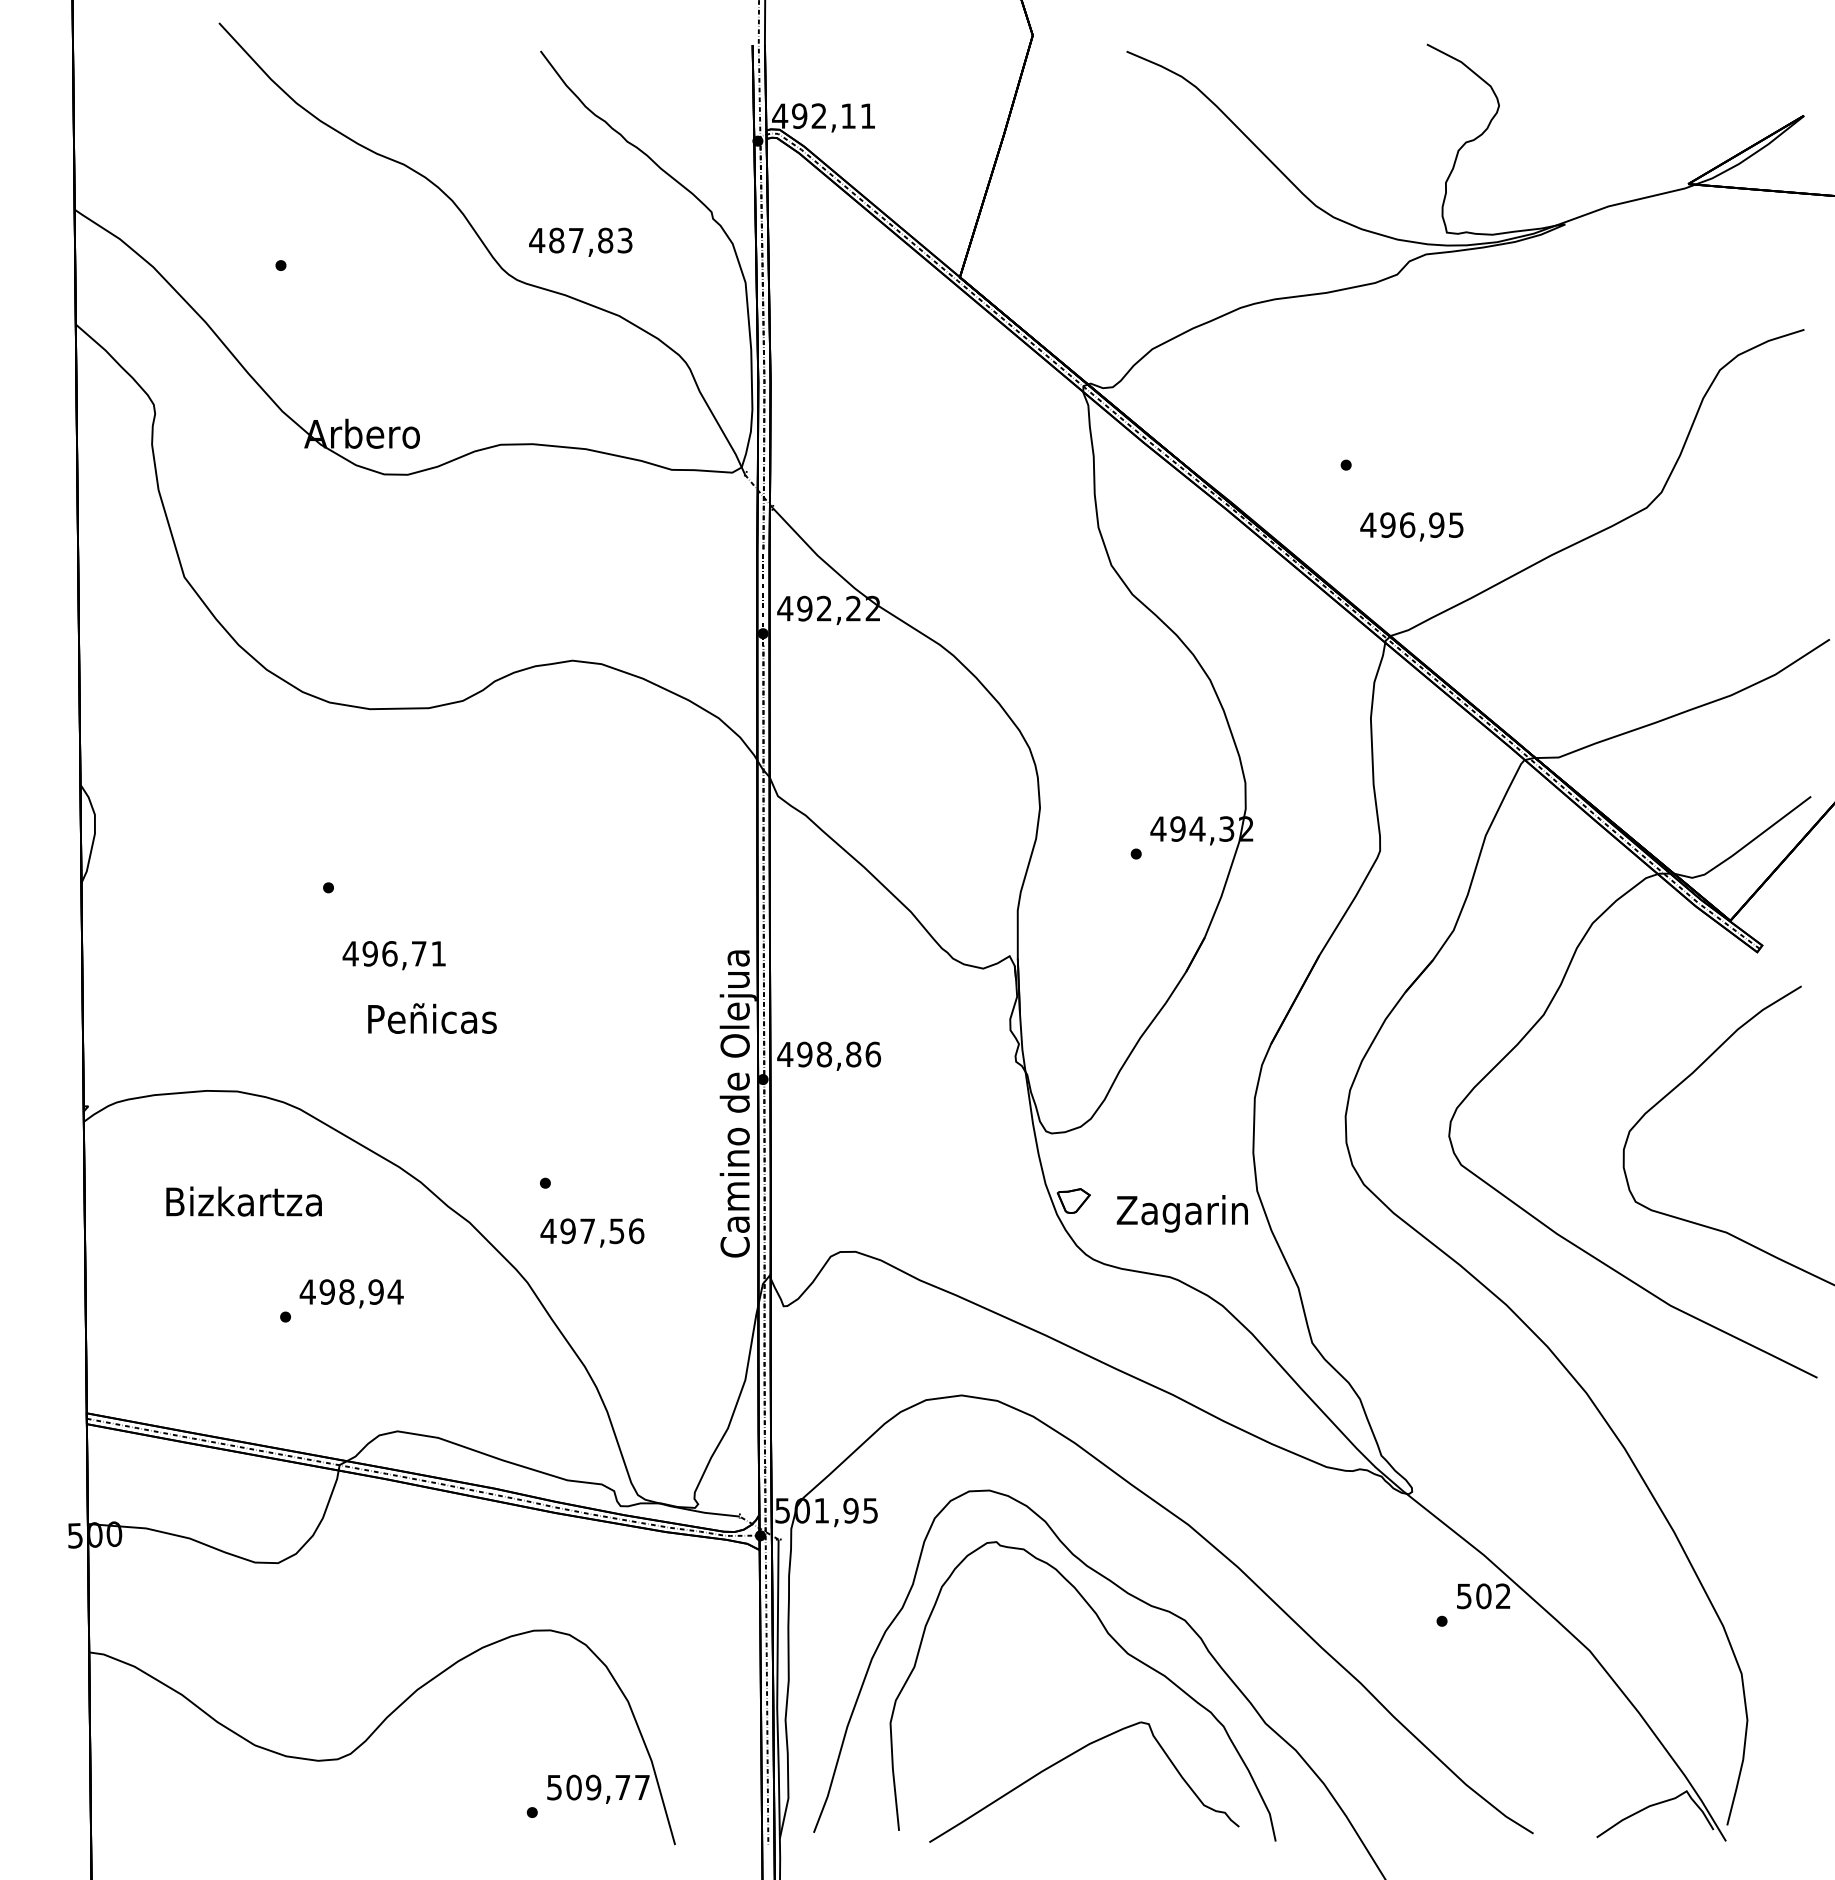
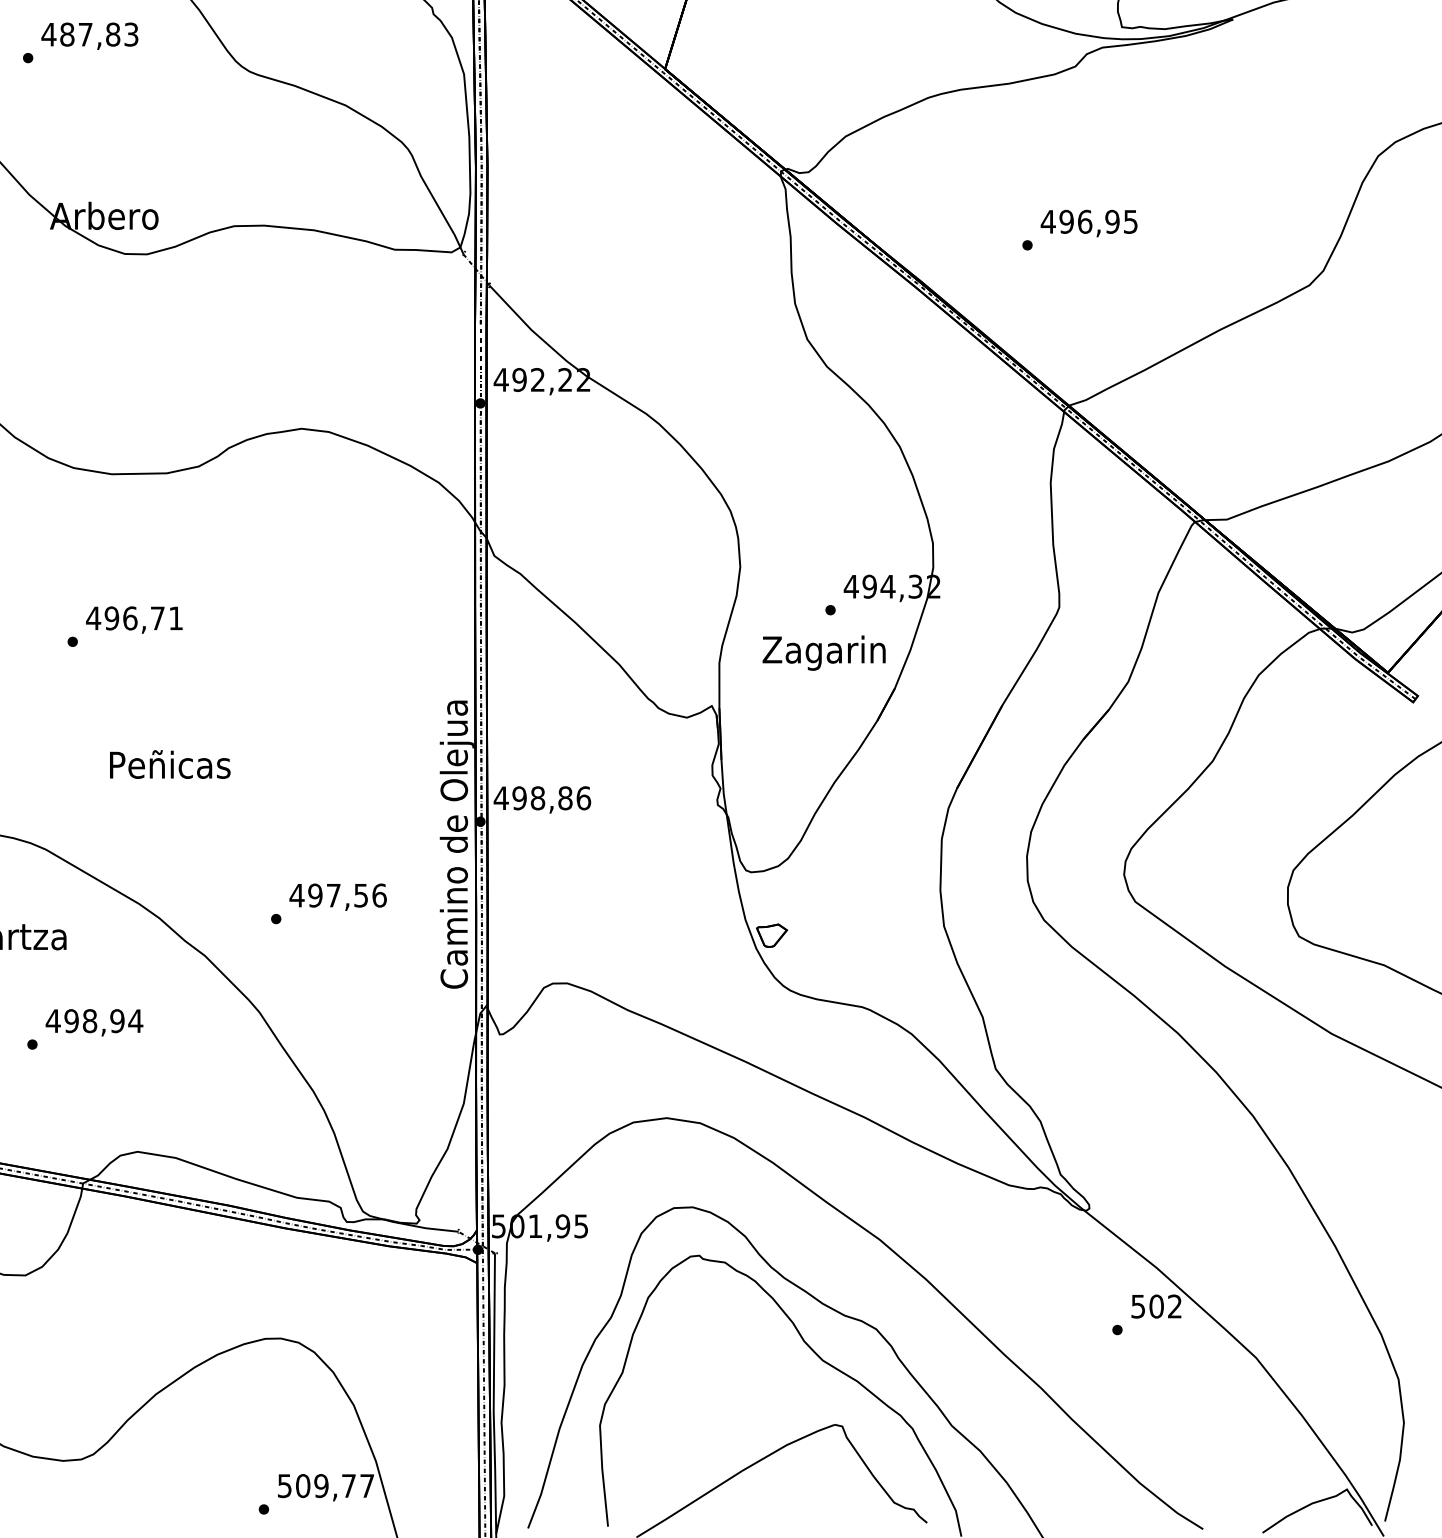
text: (580, 241) -> (89, 35), moved
text: (1411, 526) -> (1088, 223), moved
text: (393, 955) -> (133, 619), moved
text: (1181, 1213) -> (823, 652), moved
text: (592, 1232) -> (338, 896), moved

